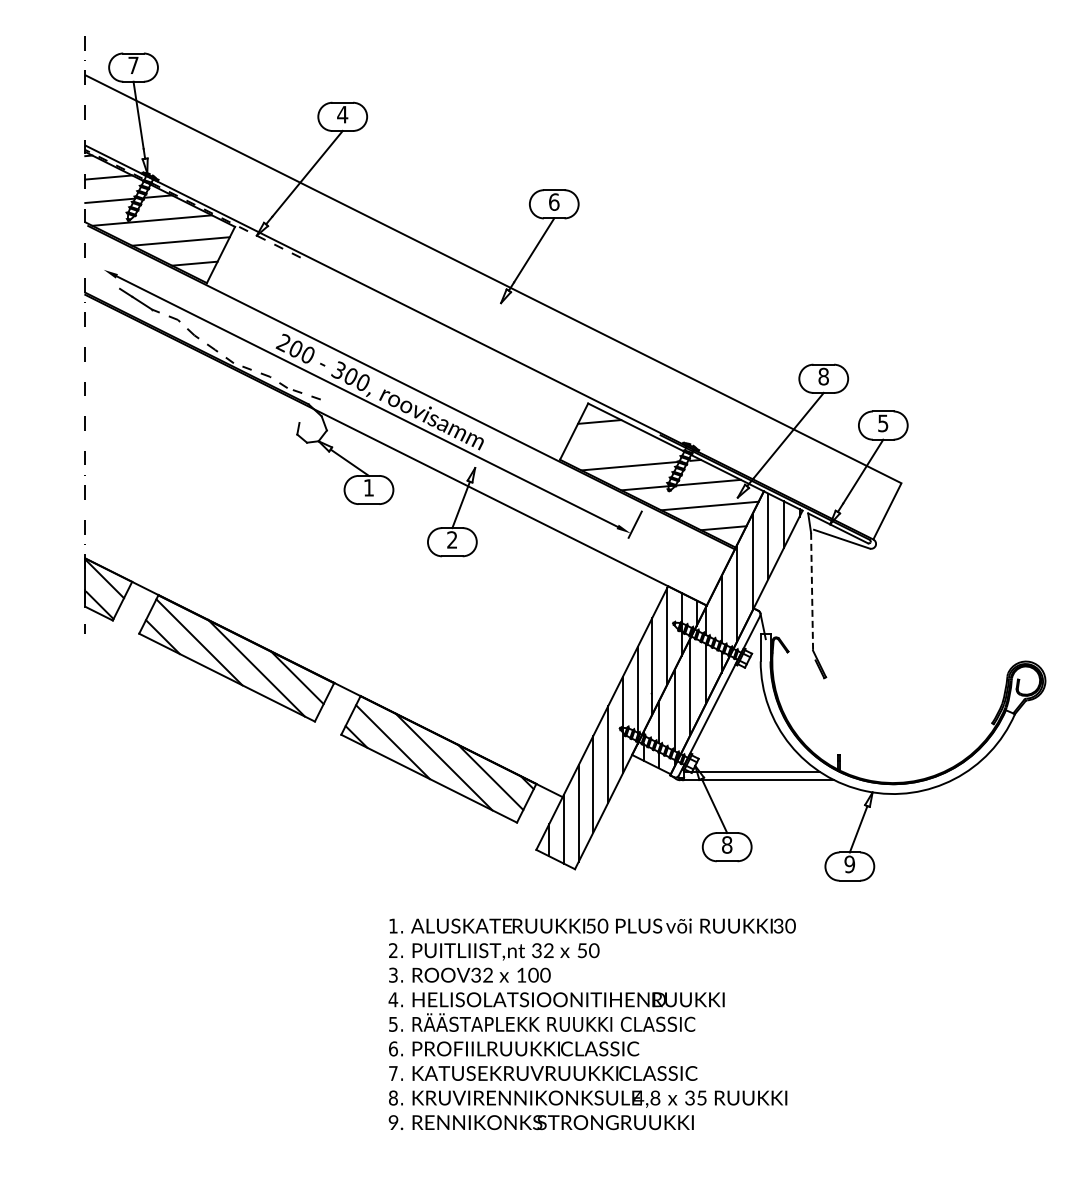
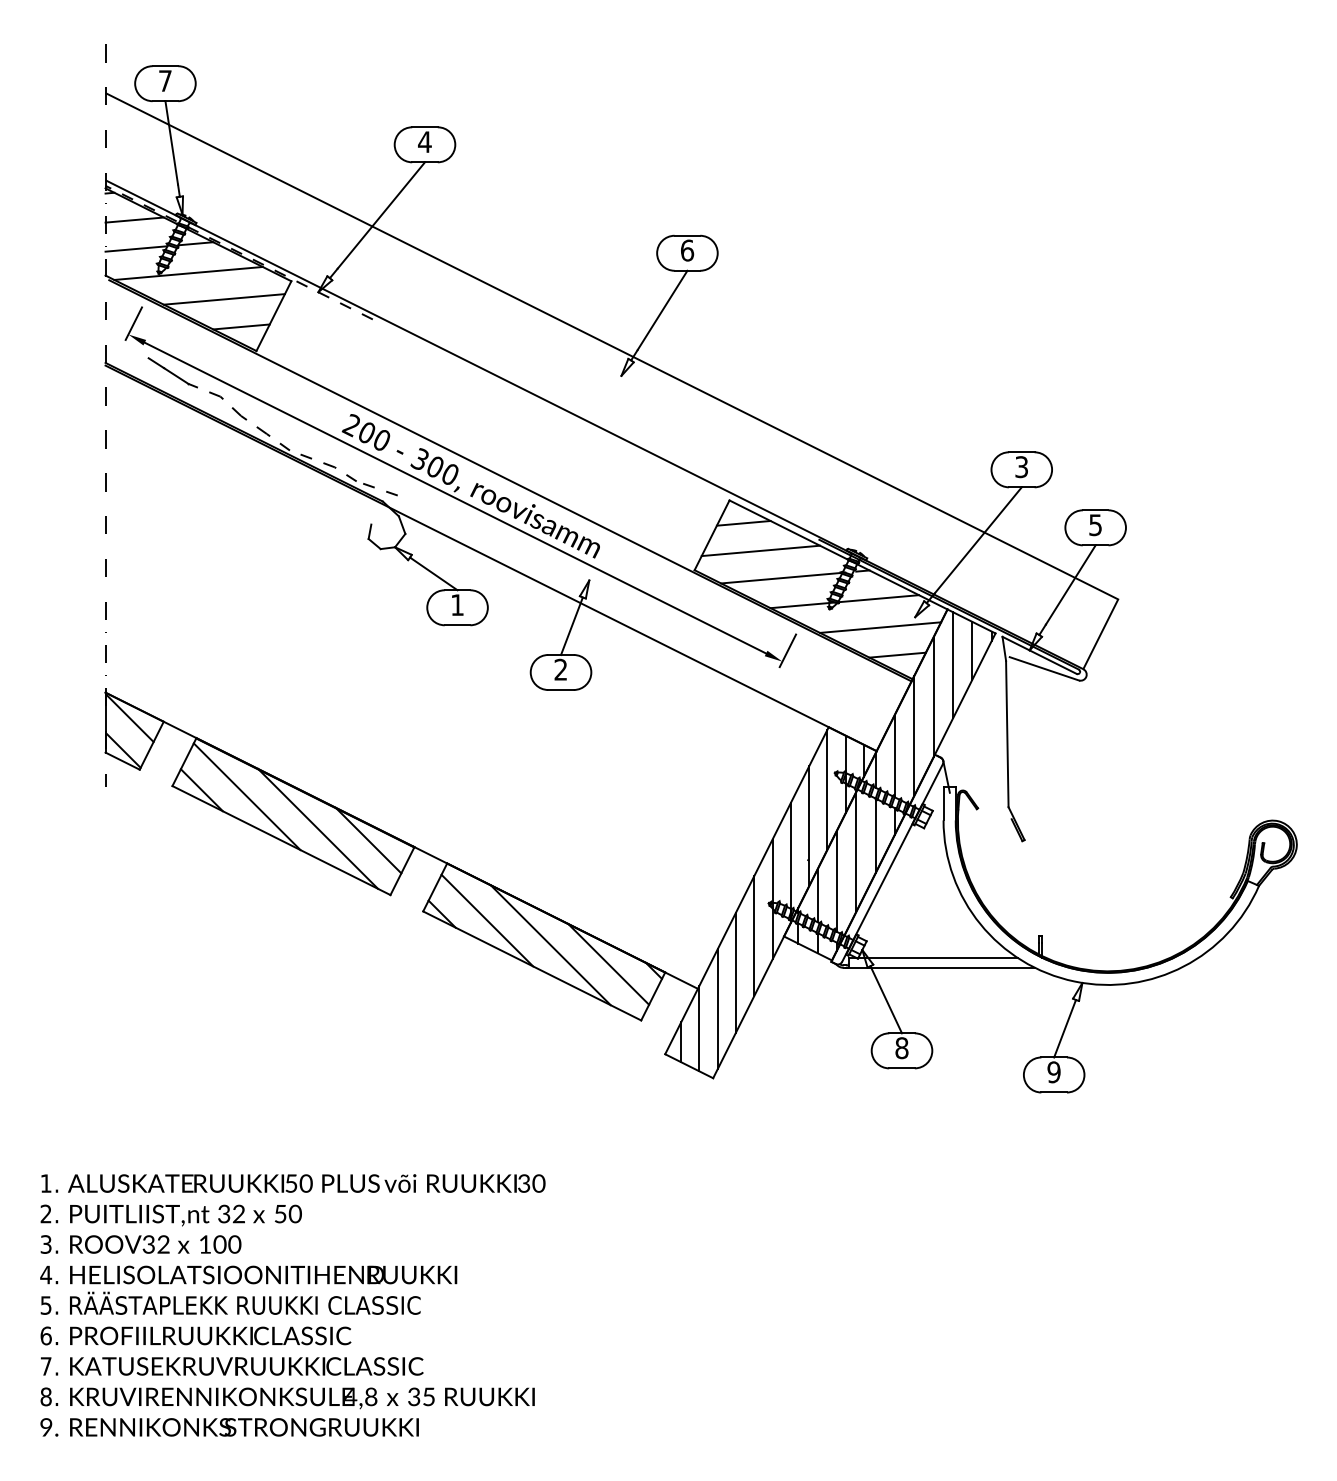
line: (107, 260) -> (133, 323), added
text: (823, 376) -> (1021, 466), 8 -> 3
line: (613, 444) -> (760, 551), added
line: (812, 591) -> (1007, 733), dashed -> solid
text: (591, 1024) -> (291, 1305), moved

